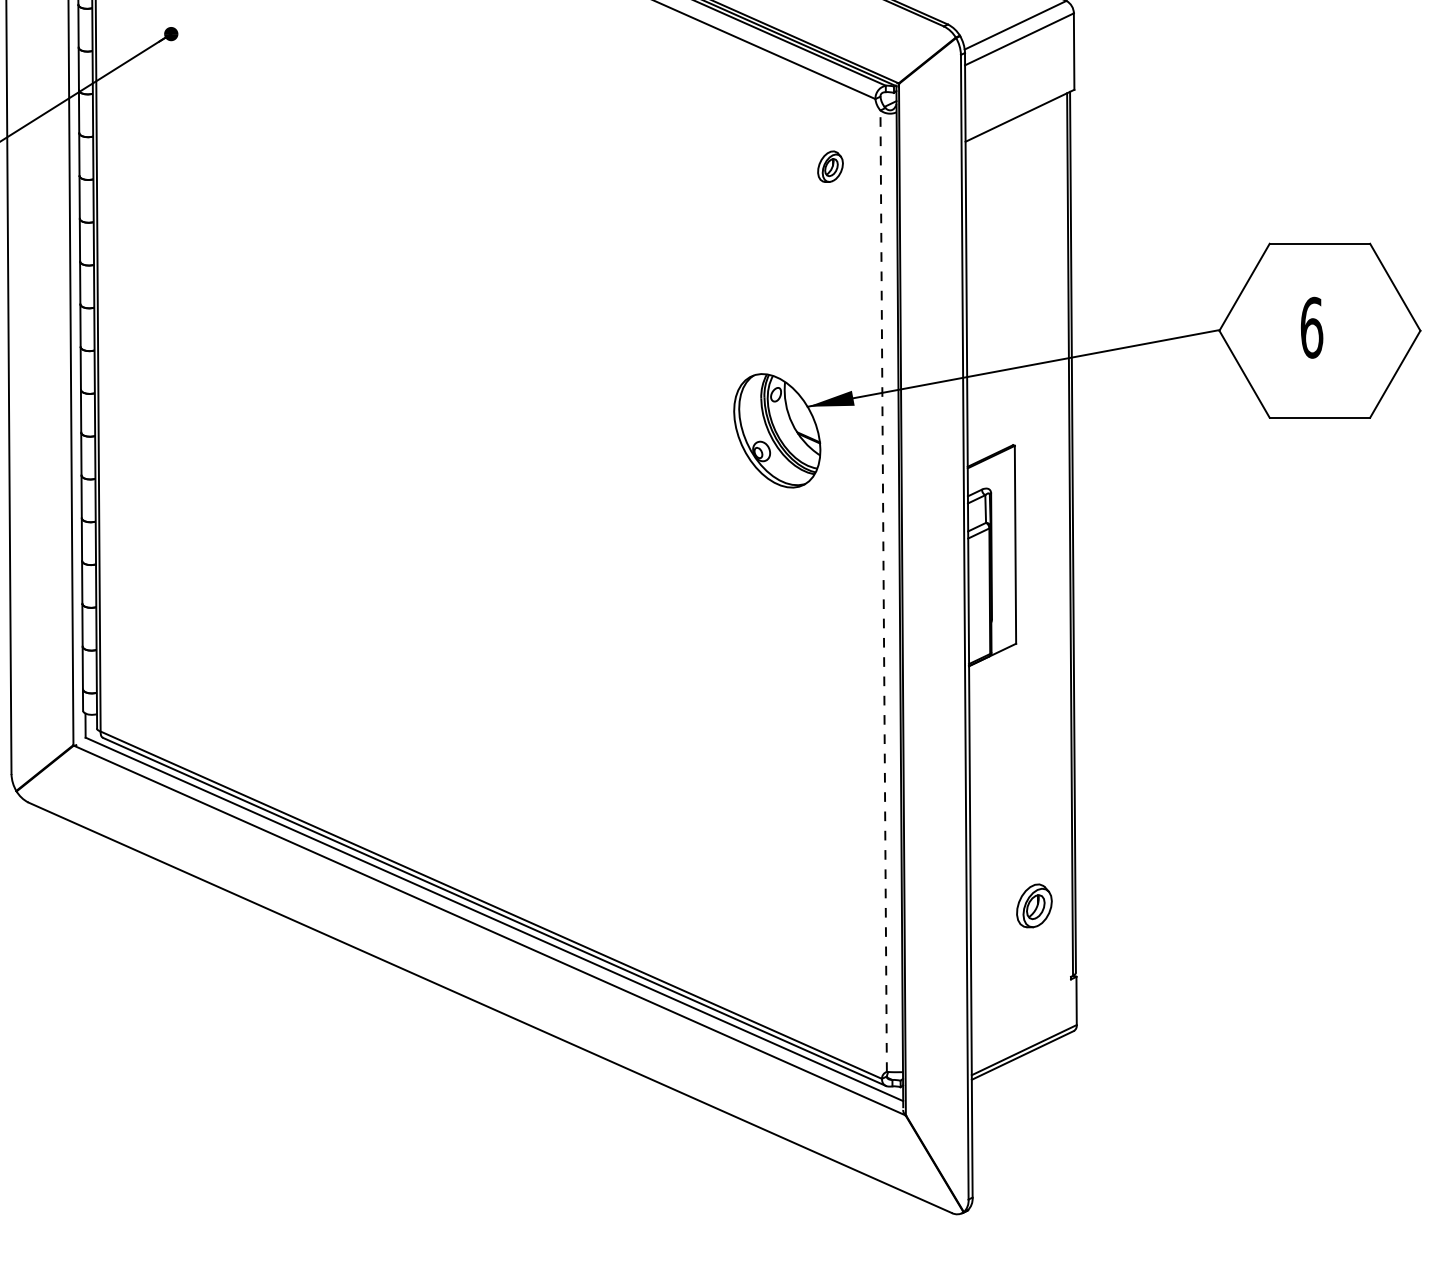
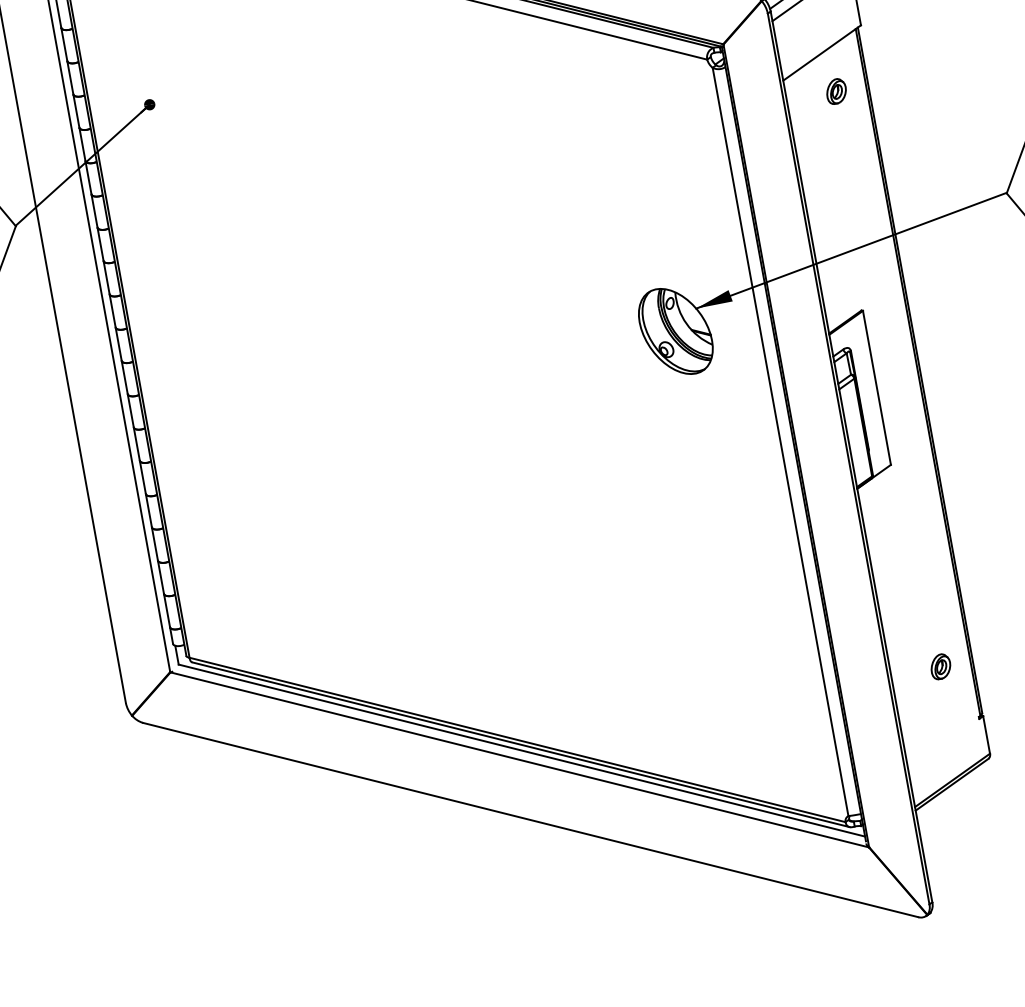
part: (830, 166) -> (836, 91), moved
line: (883, 591) -> (780, 442), dashed -> solid
part: (1034, 905) -> (940, 666), size x0.71

